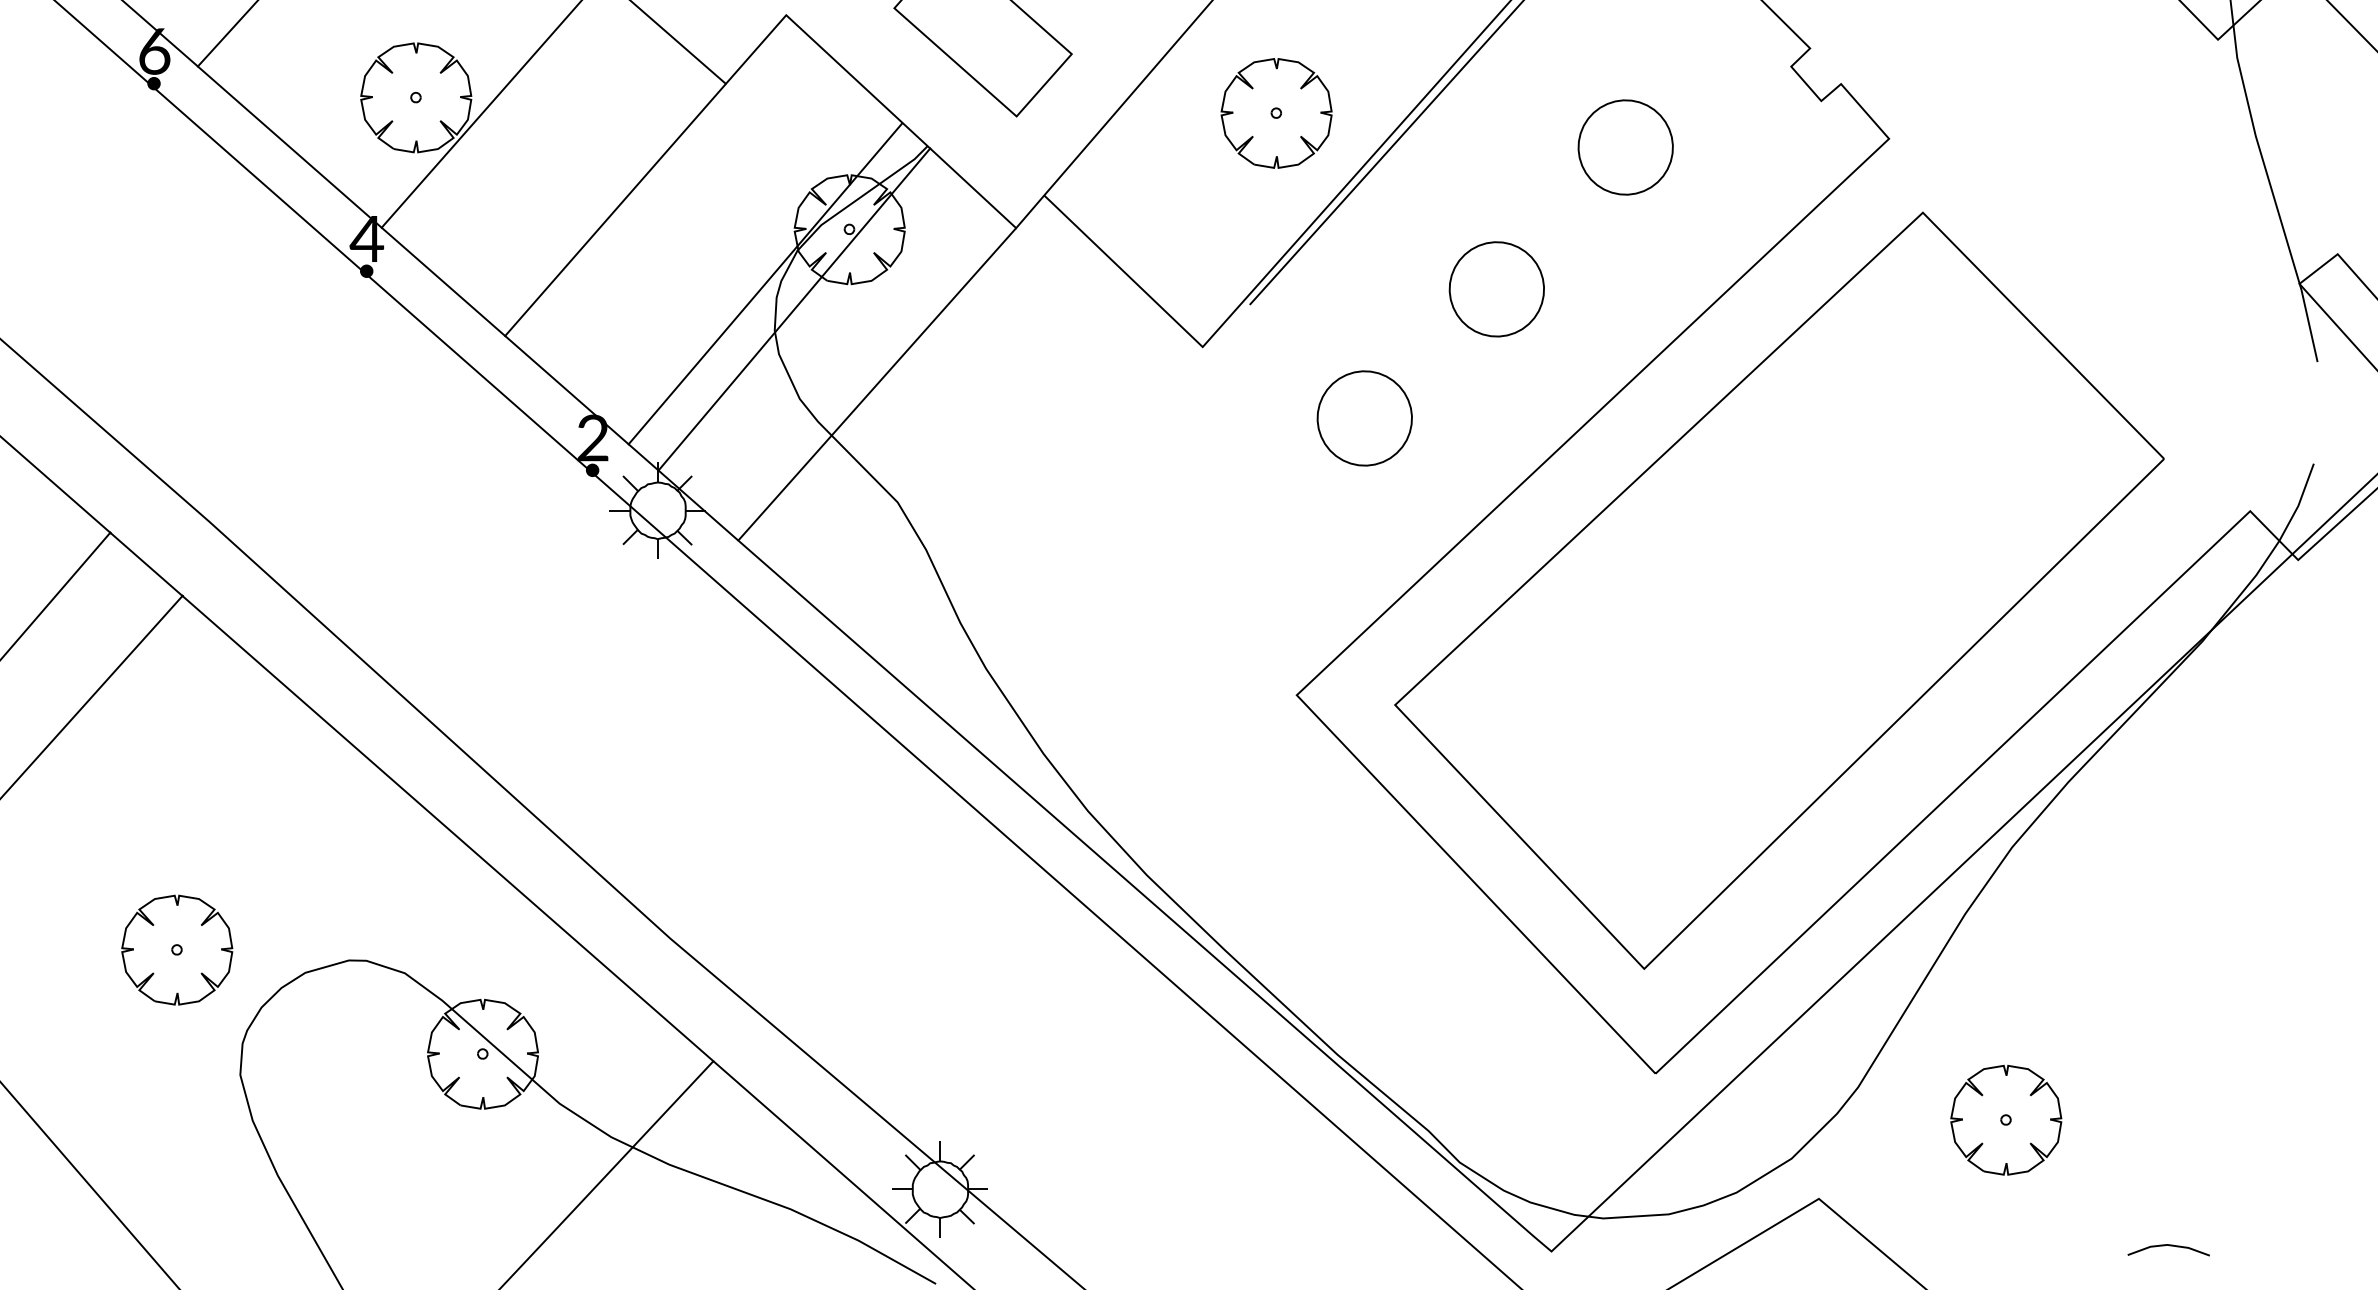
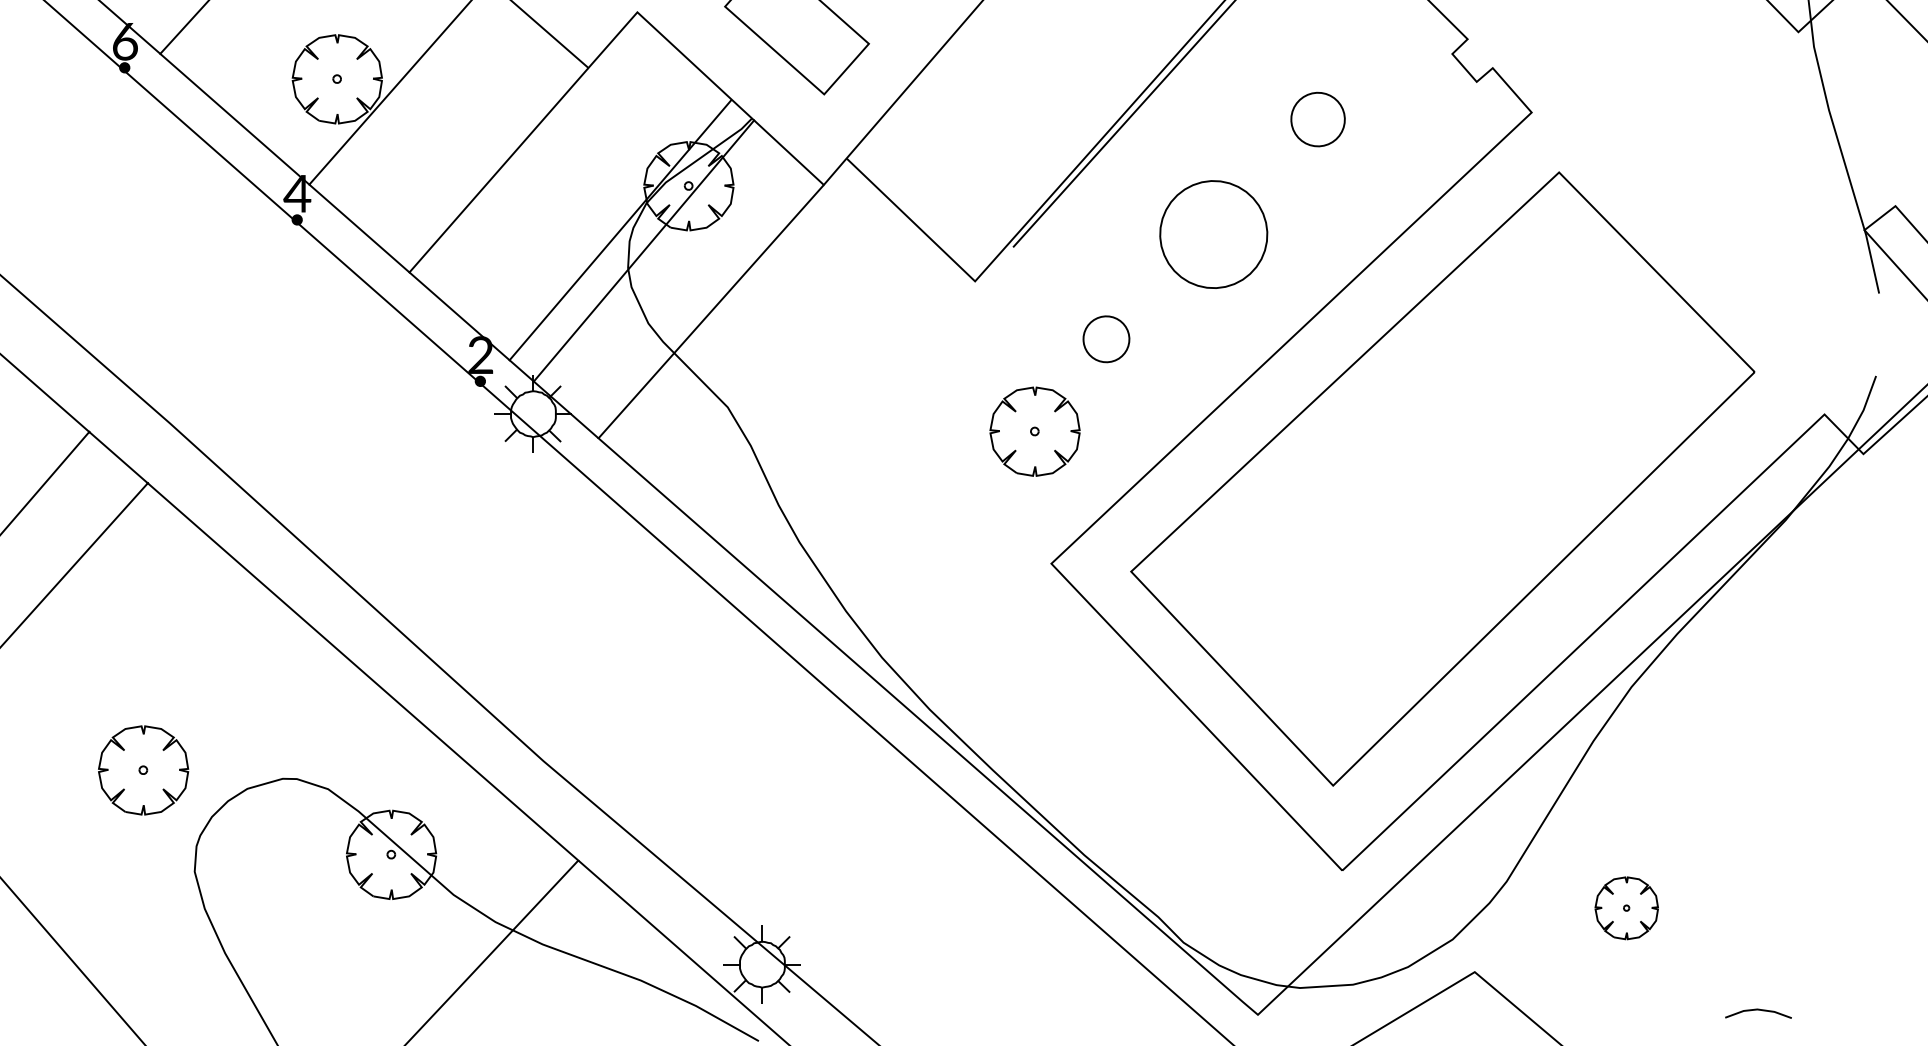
part: (1276, 113) -> (1034, 431), moved
part: (1625, 147) -> (1317, 119), size x0.7
part: (1496, 289) -> (1213, 234), size x1.4
part: (1364, 418) -> (1106, 339), size x0.6
part: (2006, 1119) -> (1626, 907), size x0.7

